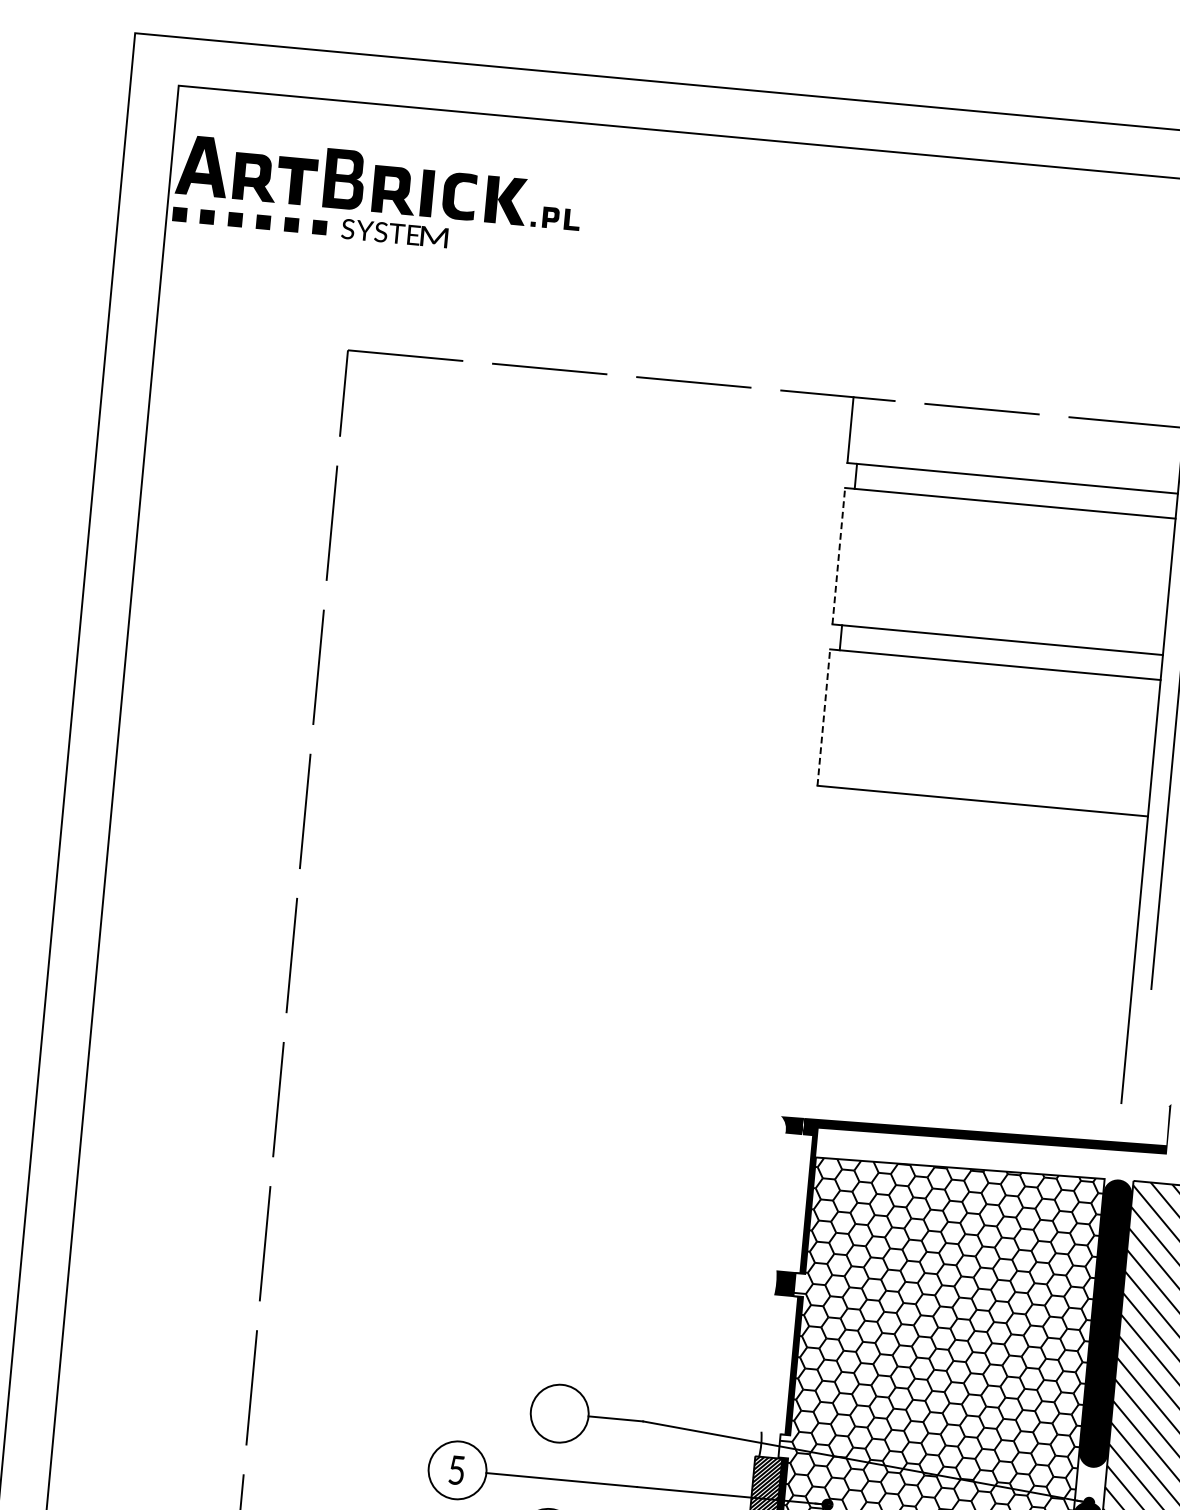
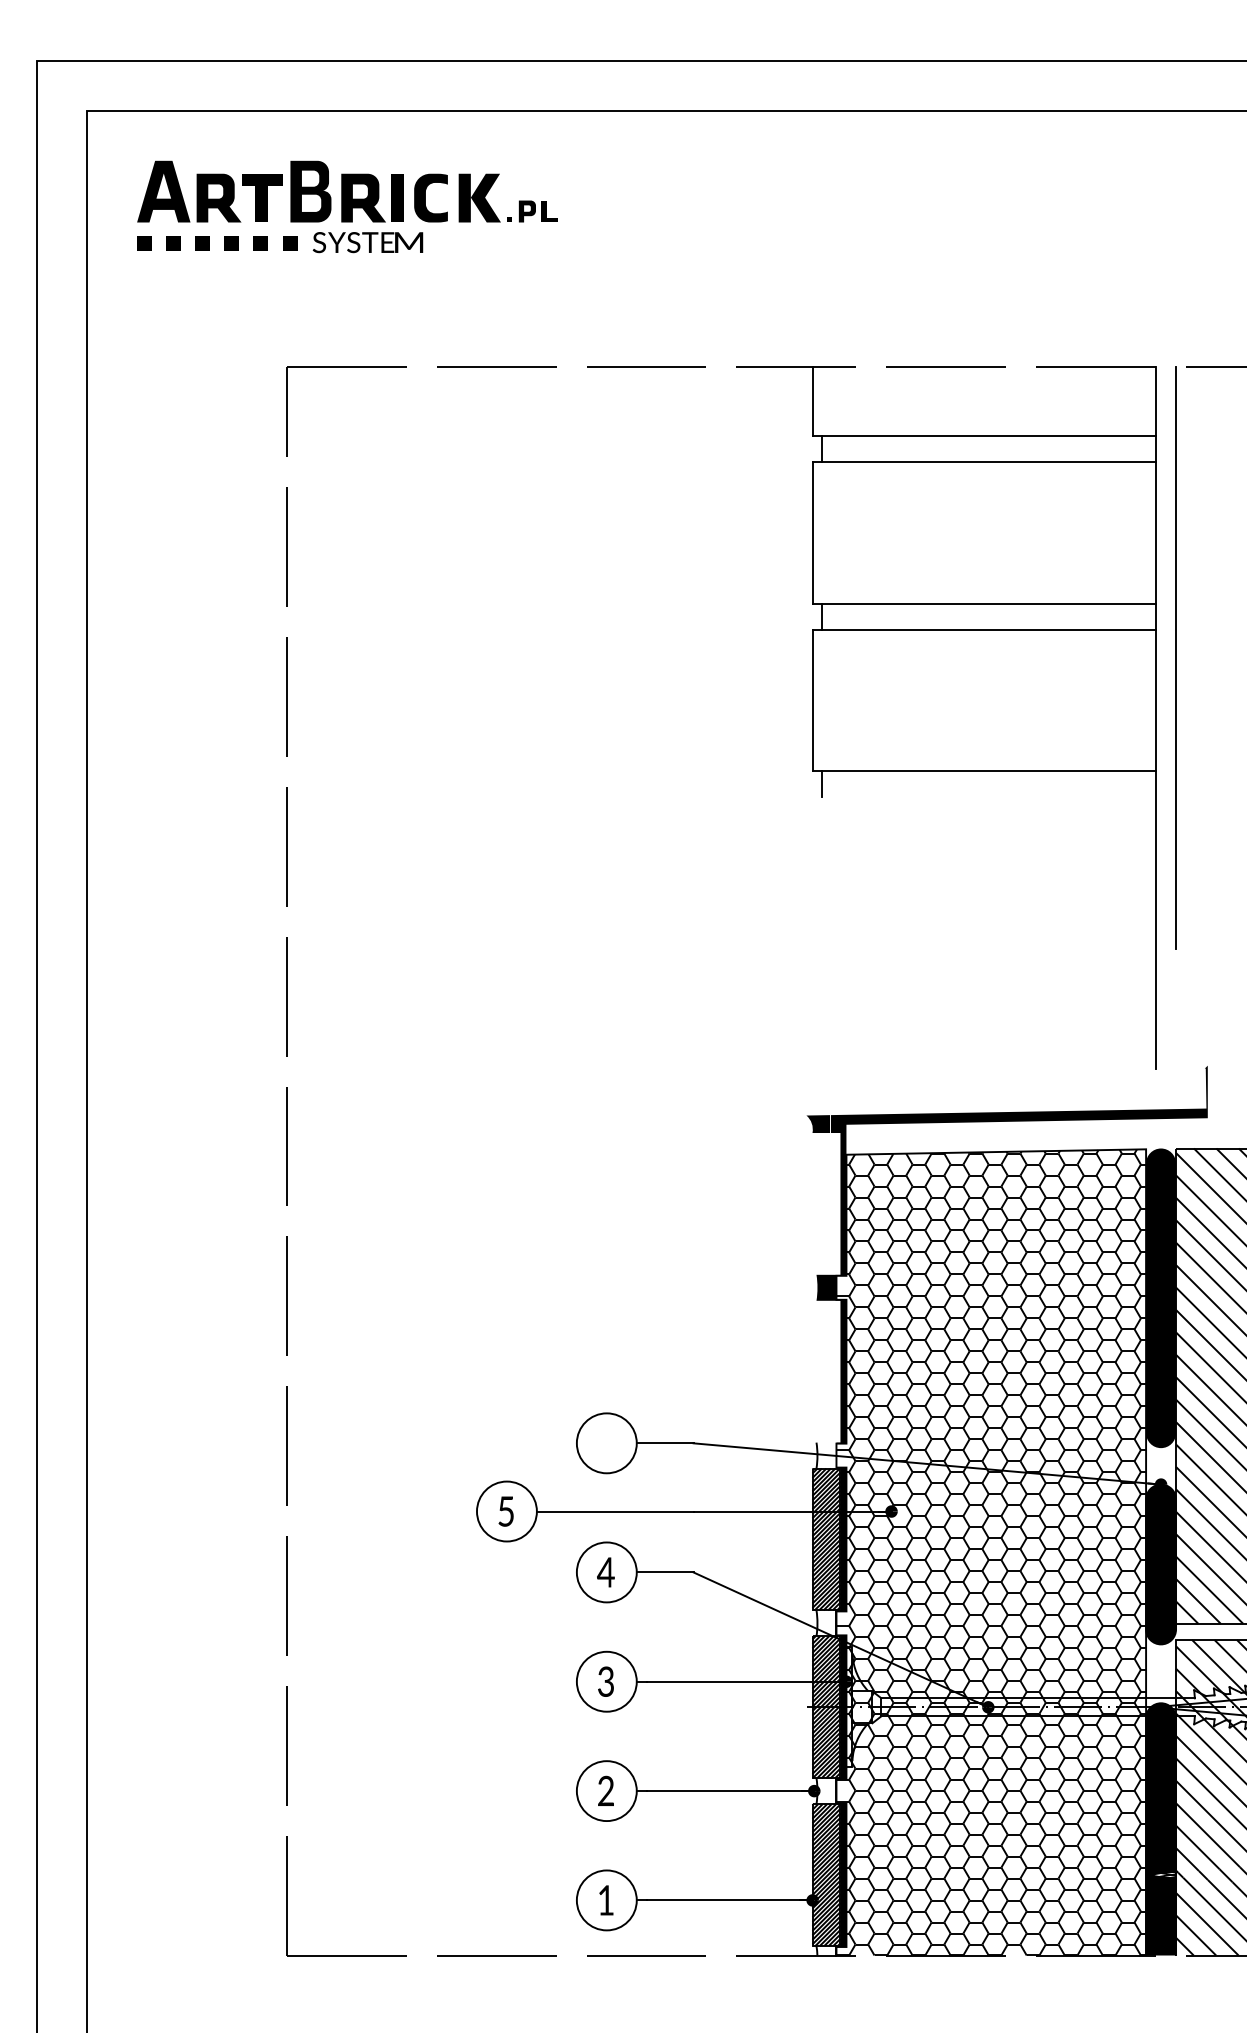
text: (378, 196) -> (347, 206), moved
line: (838, 555) -> (812, 532), dashed -> solid
line: (823, 717) -> (812, 700), dashed -> solid
line: (825, 799) -> (822, 784), added

